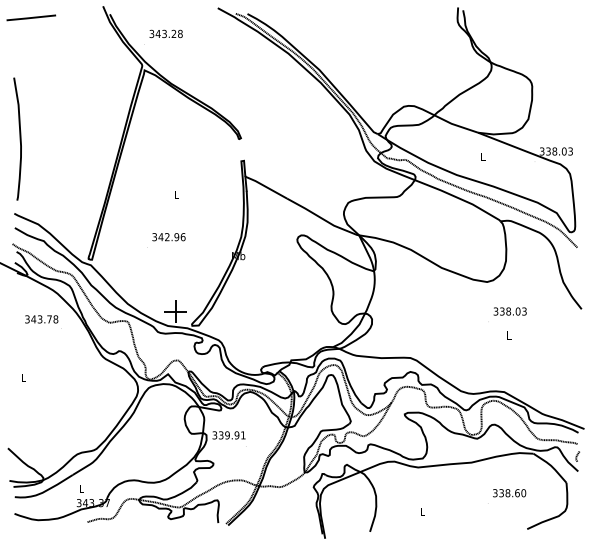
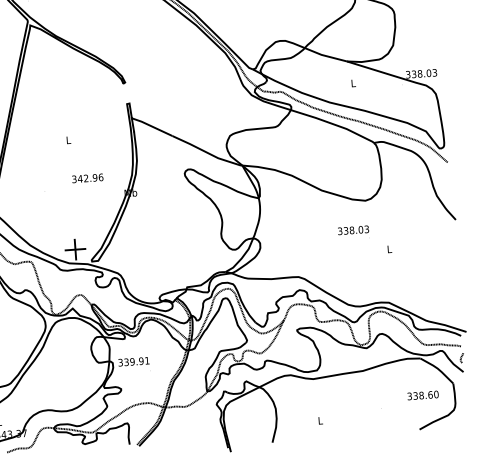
text: (168, 237) -> (87, 178), moved
text: (509, 311) -> (352, 230), moved
text: (509, 493) -> (423, 395), moved

